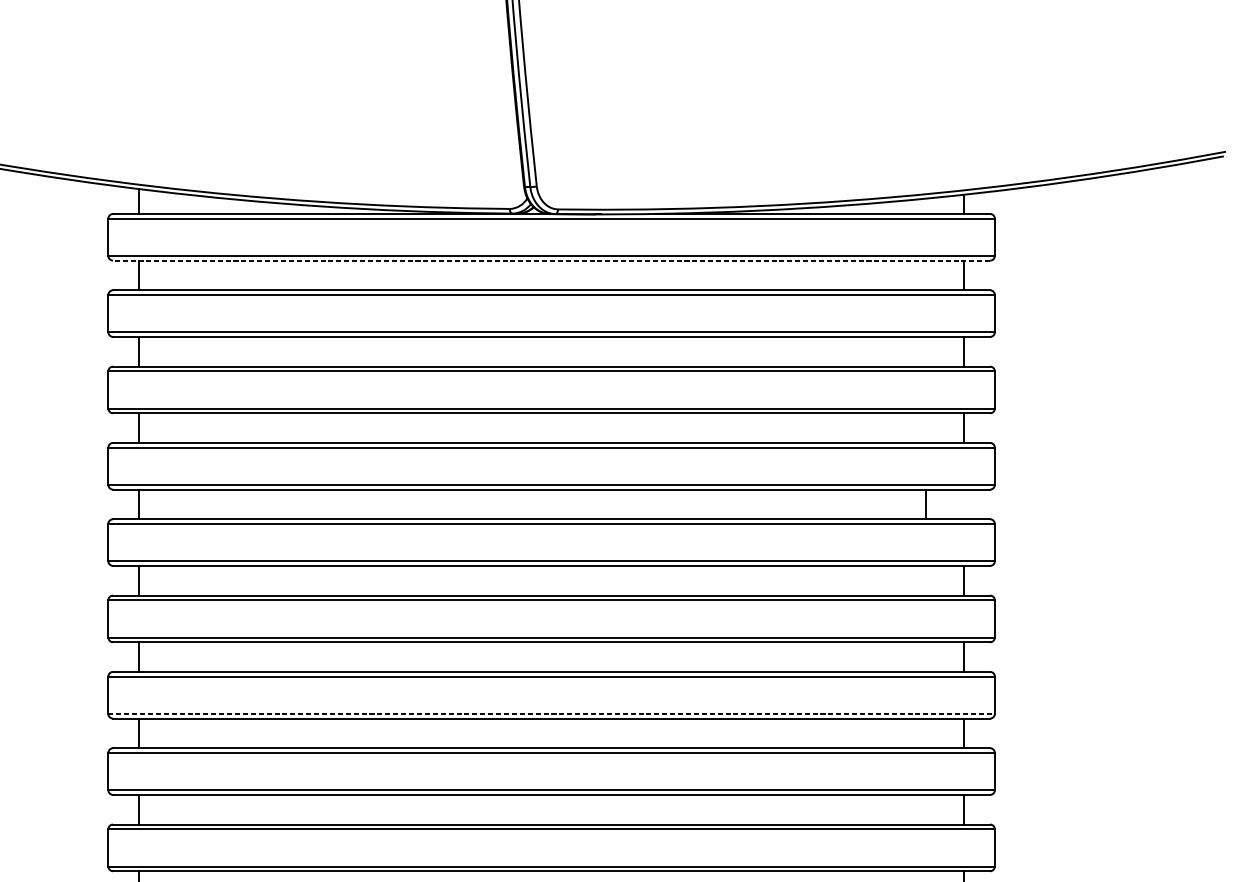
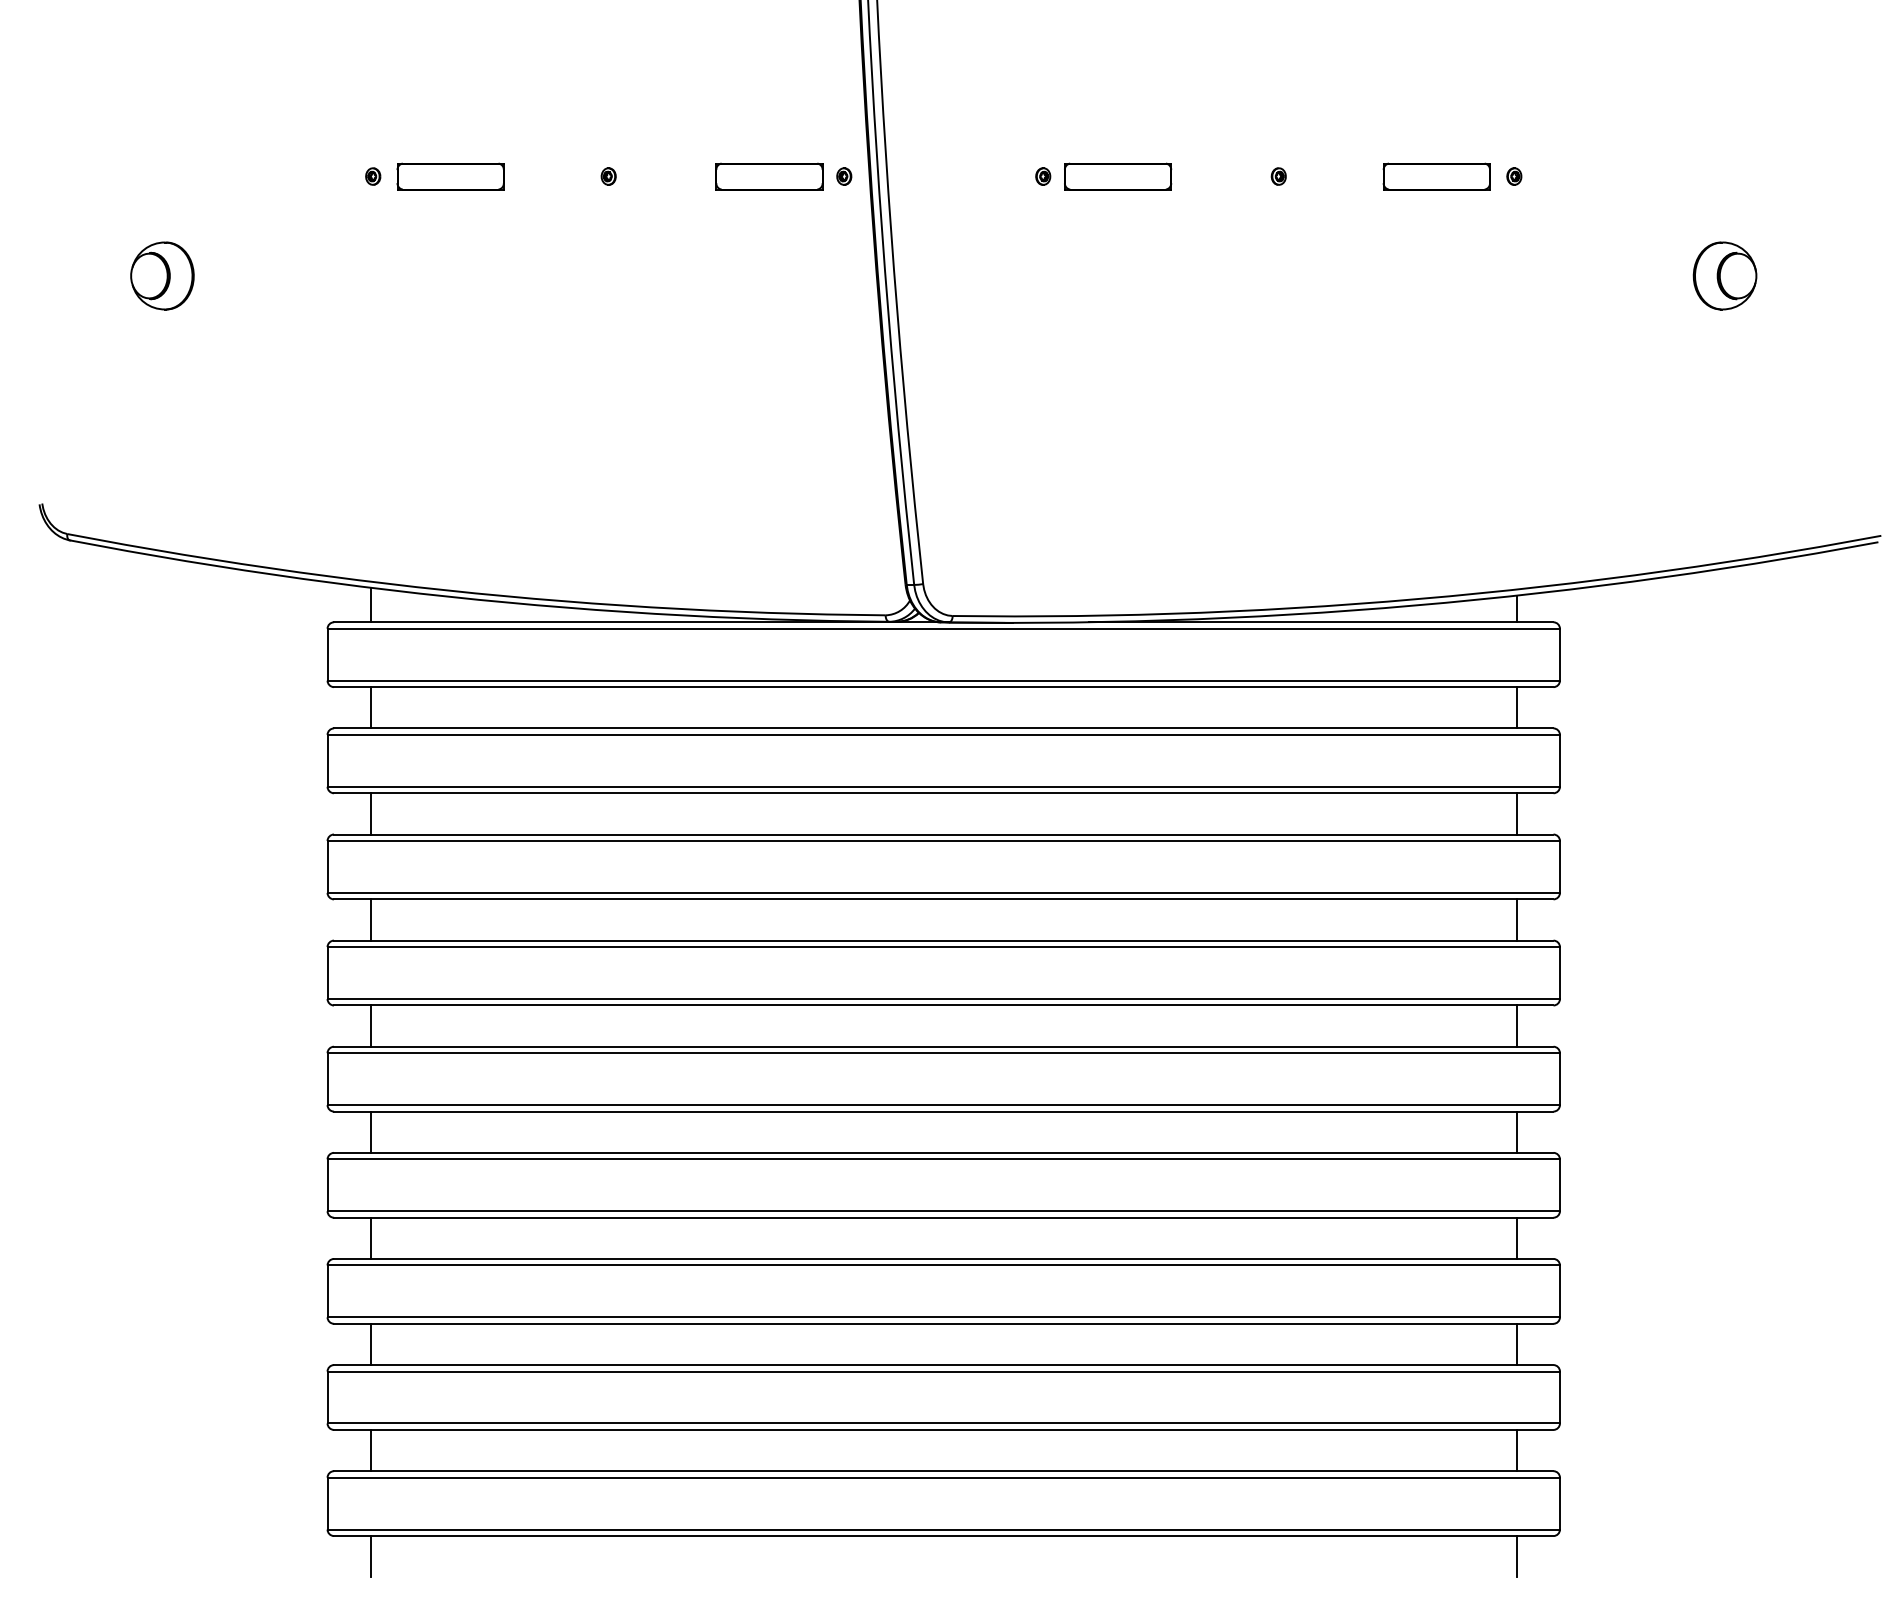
line: (551, 260) -> (943, 687), dashed -> solid
line: (926, 503) -> (1516, 1025), moved
line: (552, 714) -> (944, 1317), dashed -> solid

